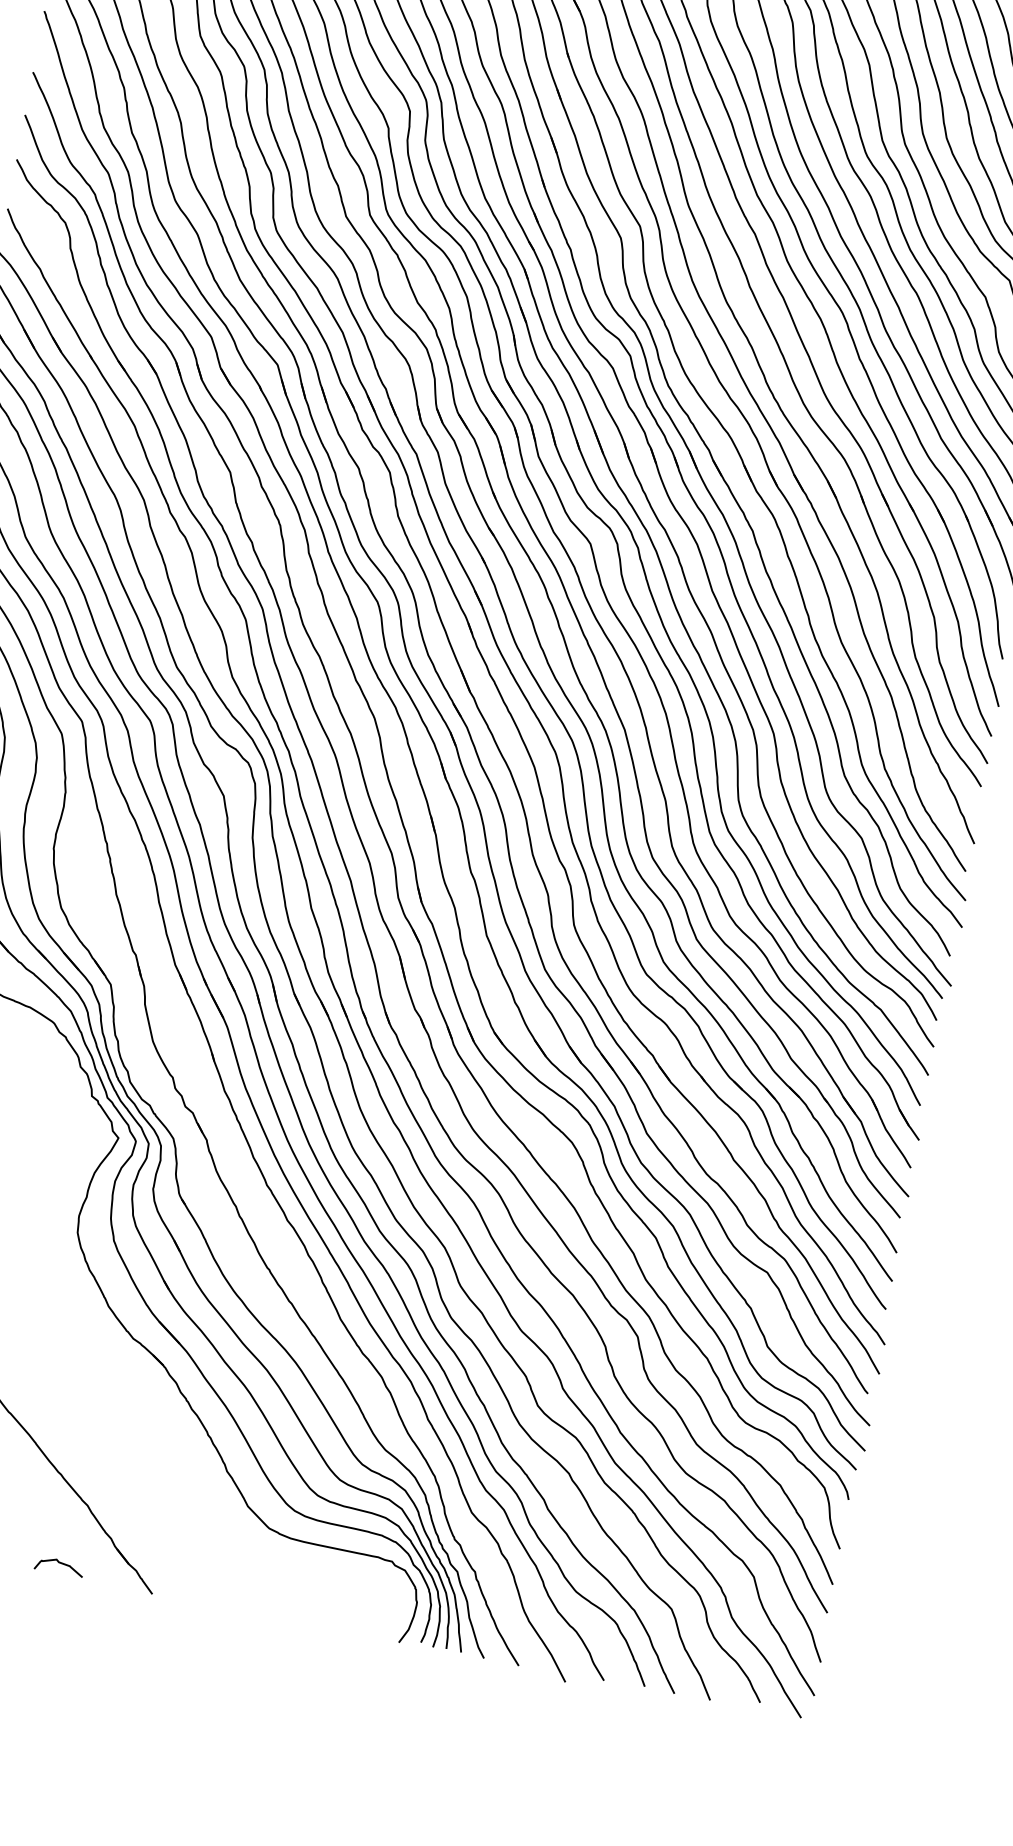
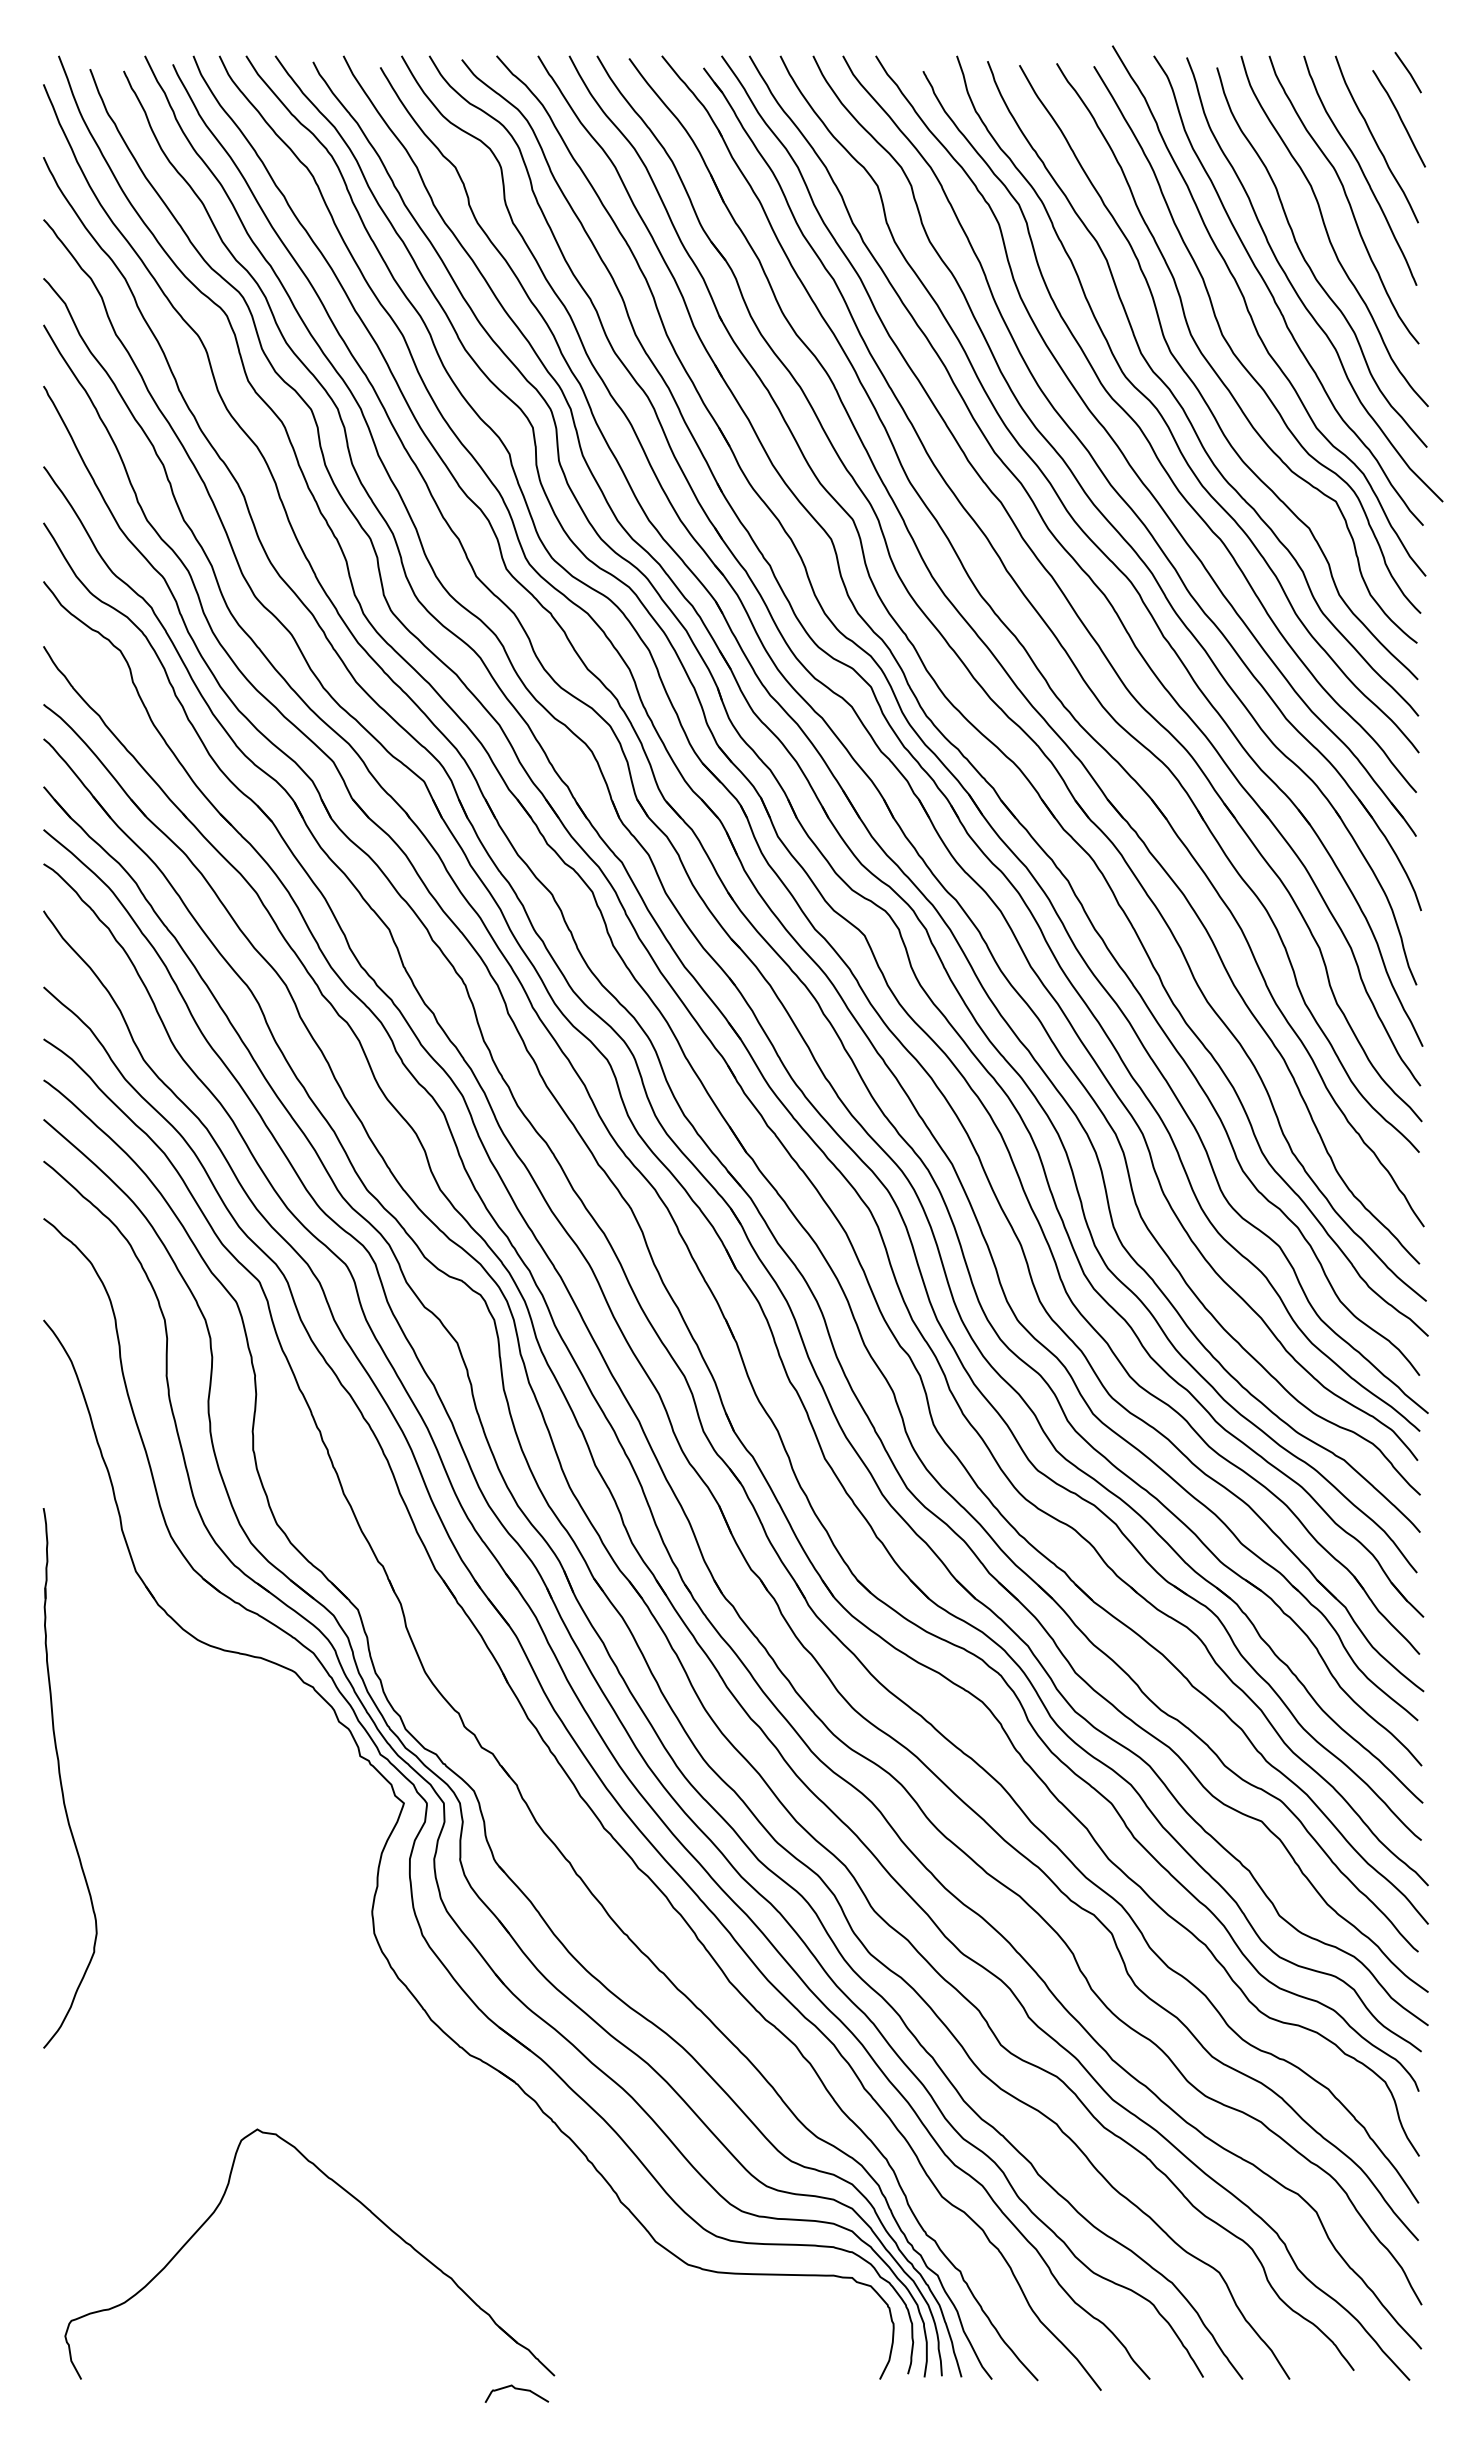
curve: (59, 1563) -> (516, 2389), moved

